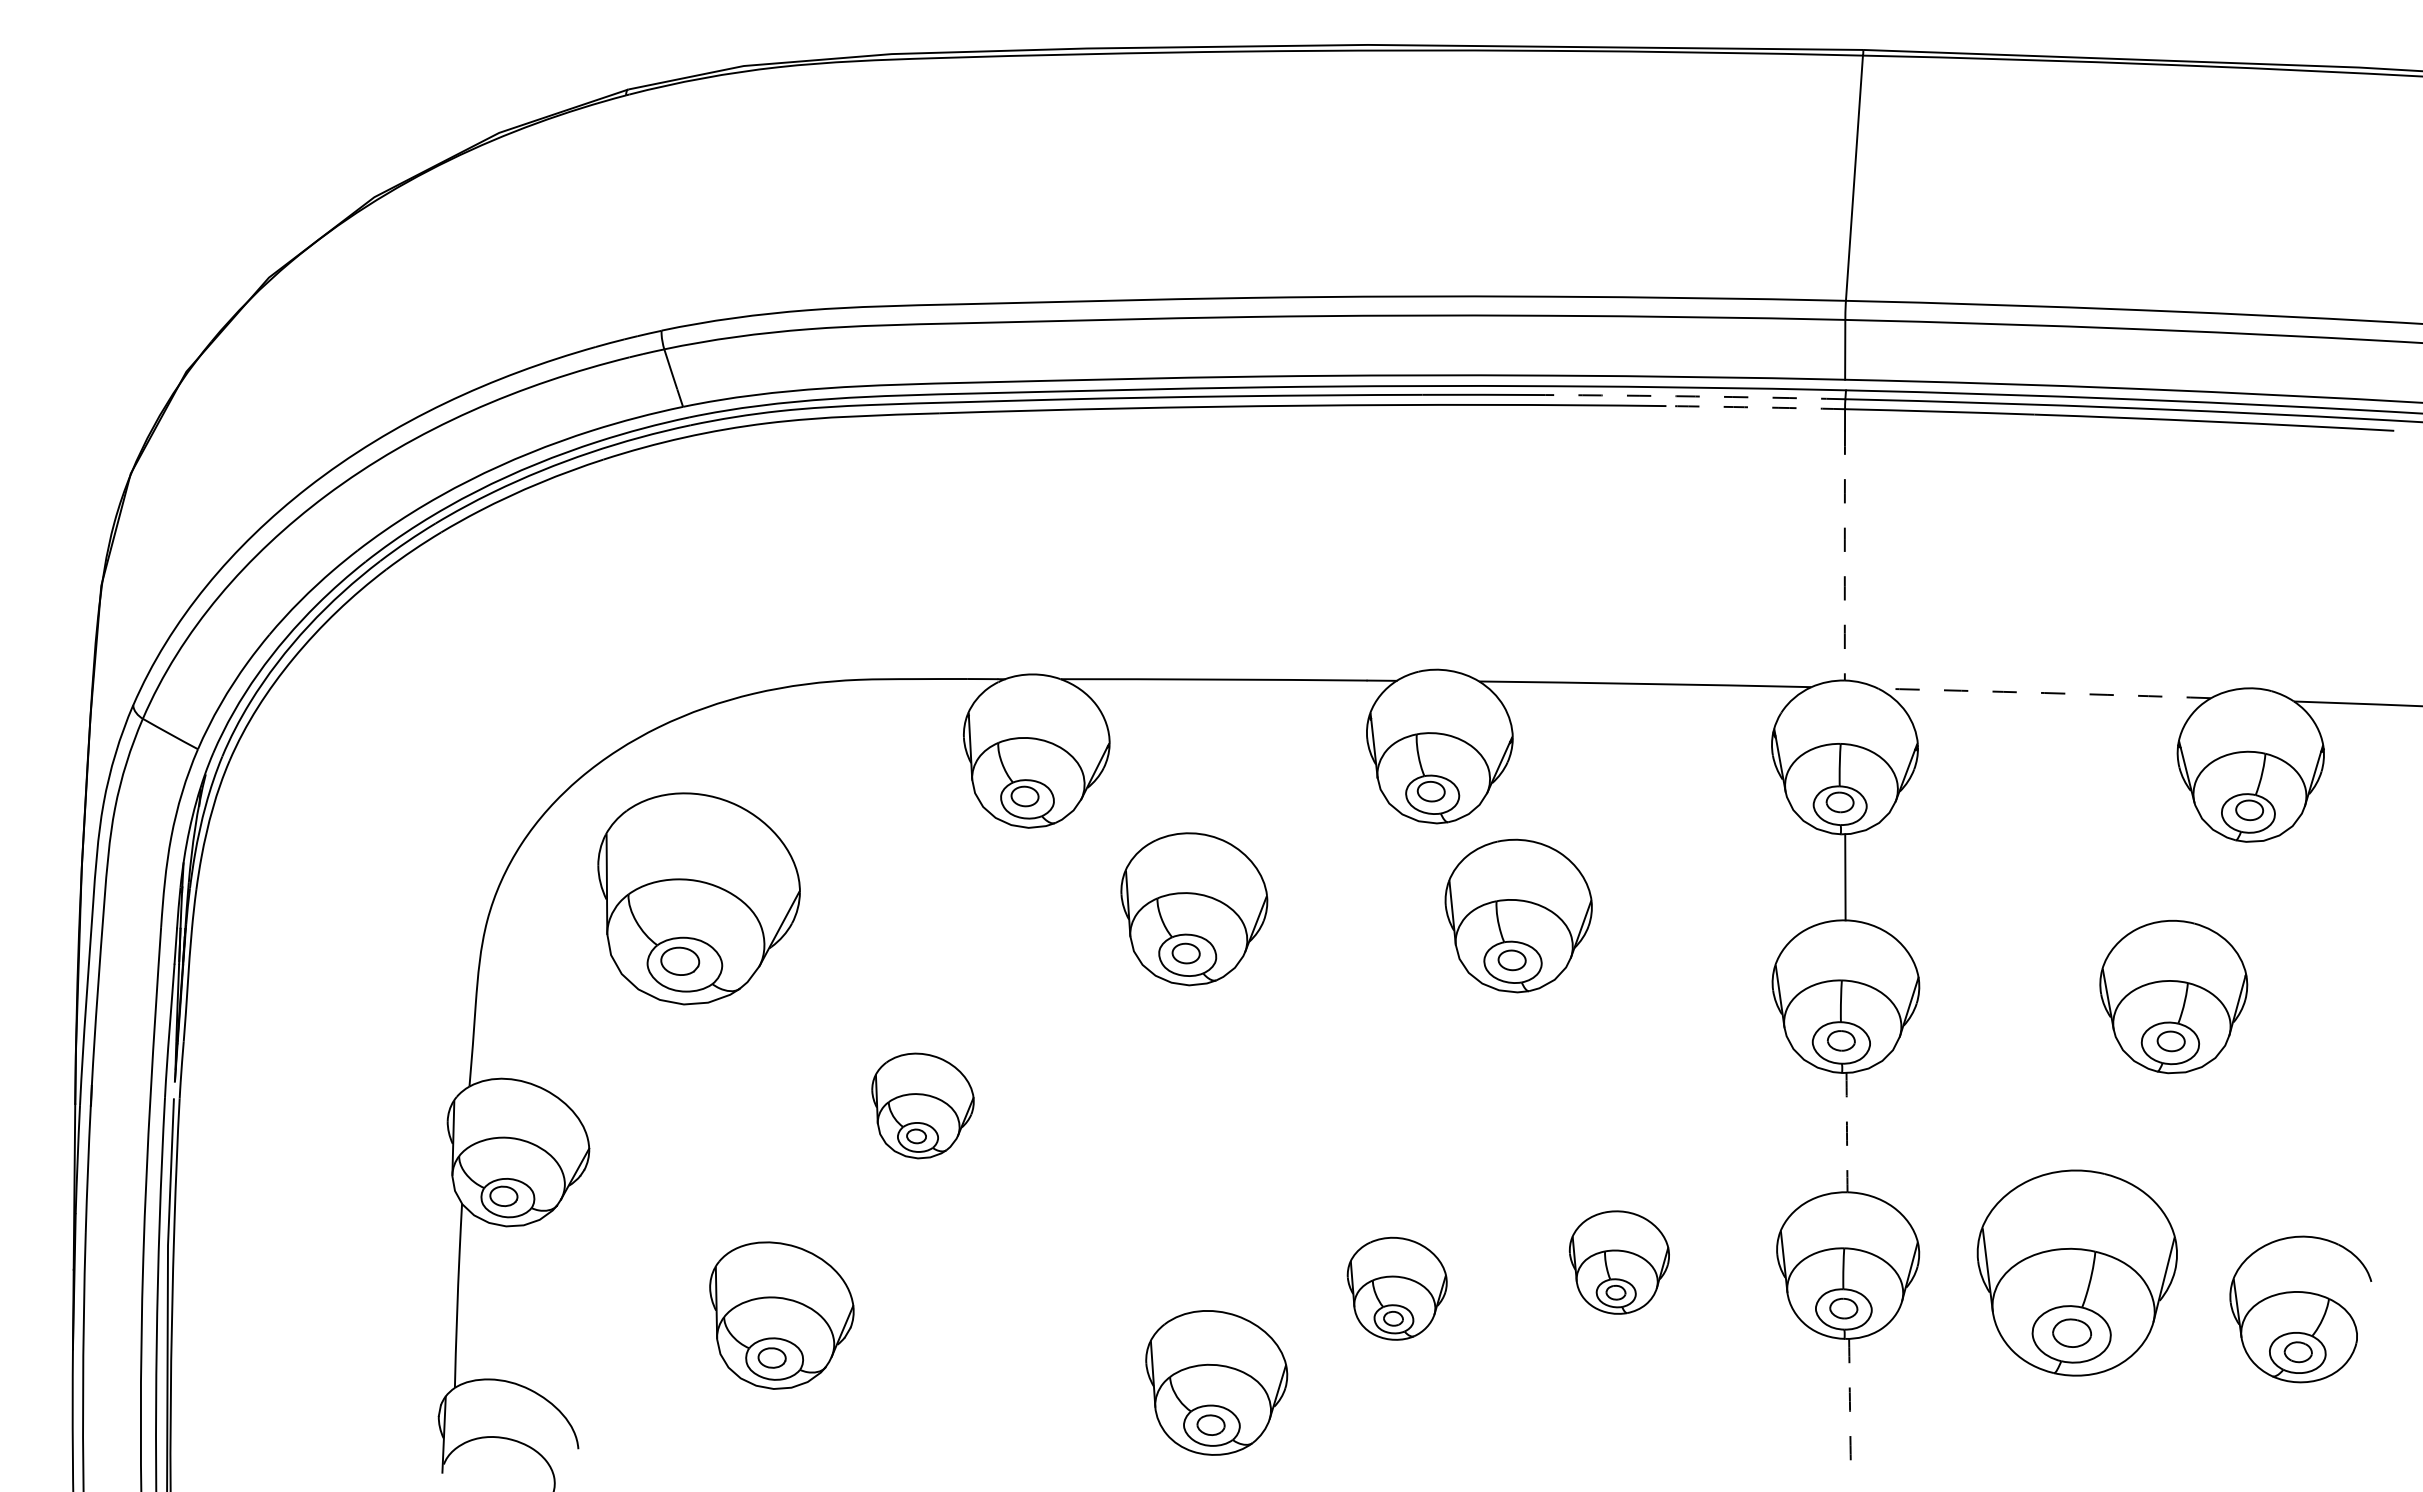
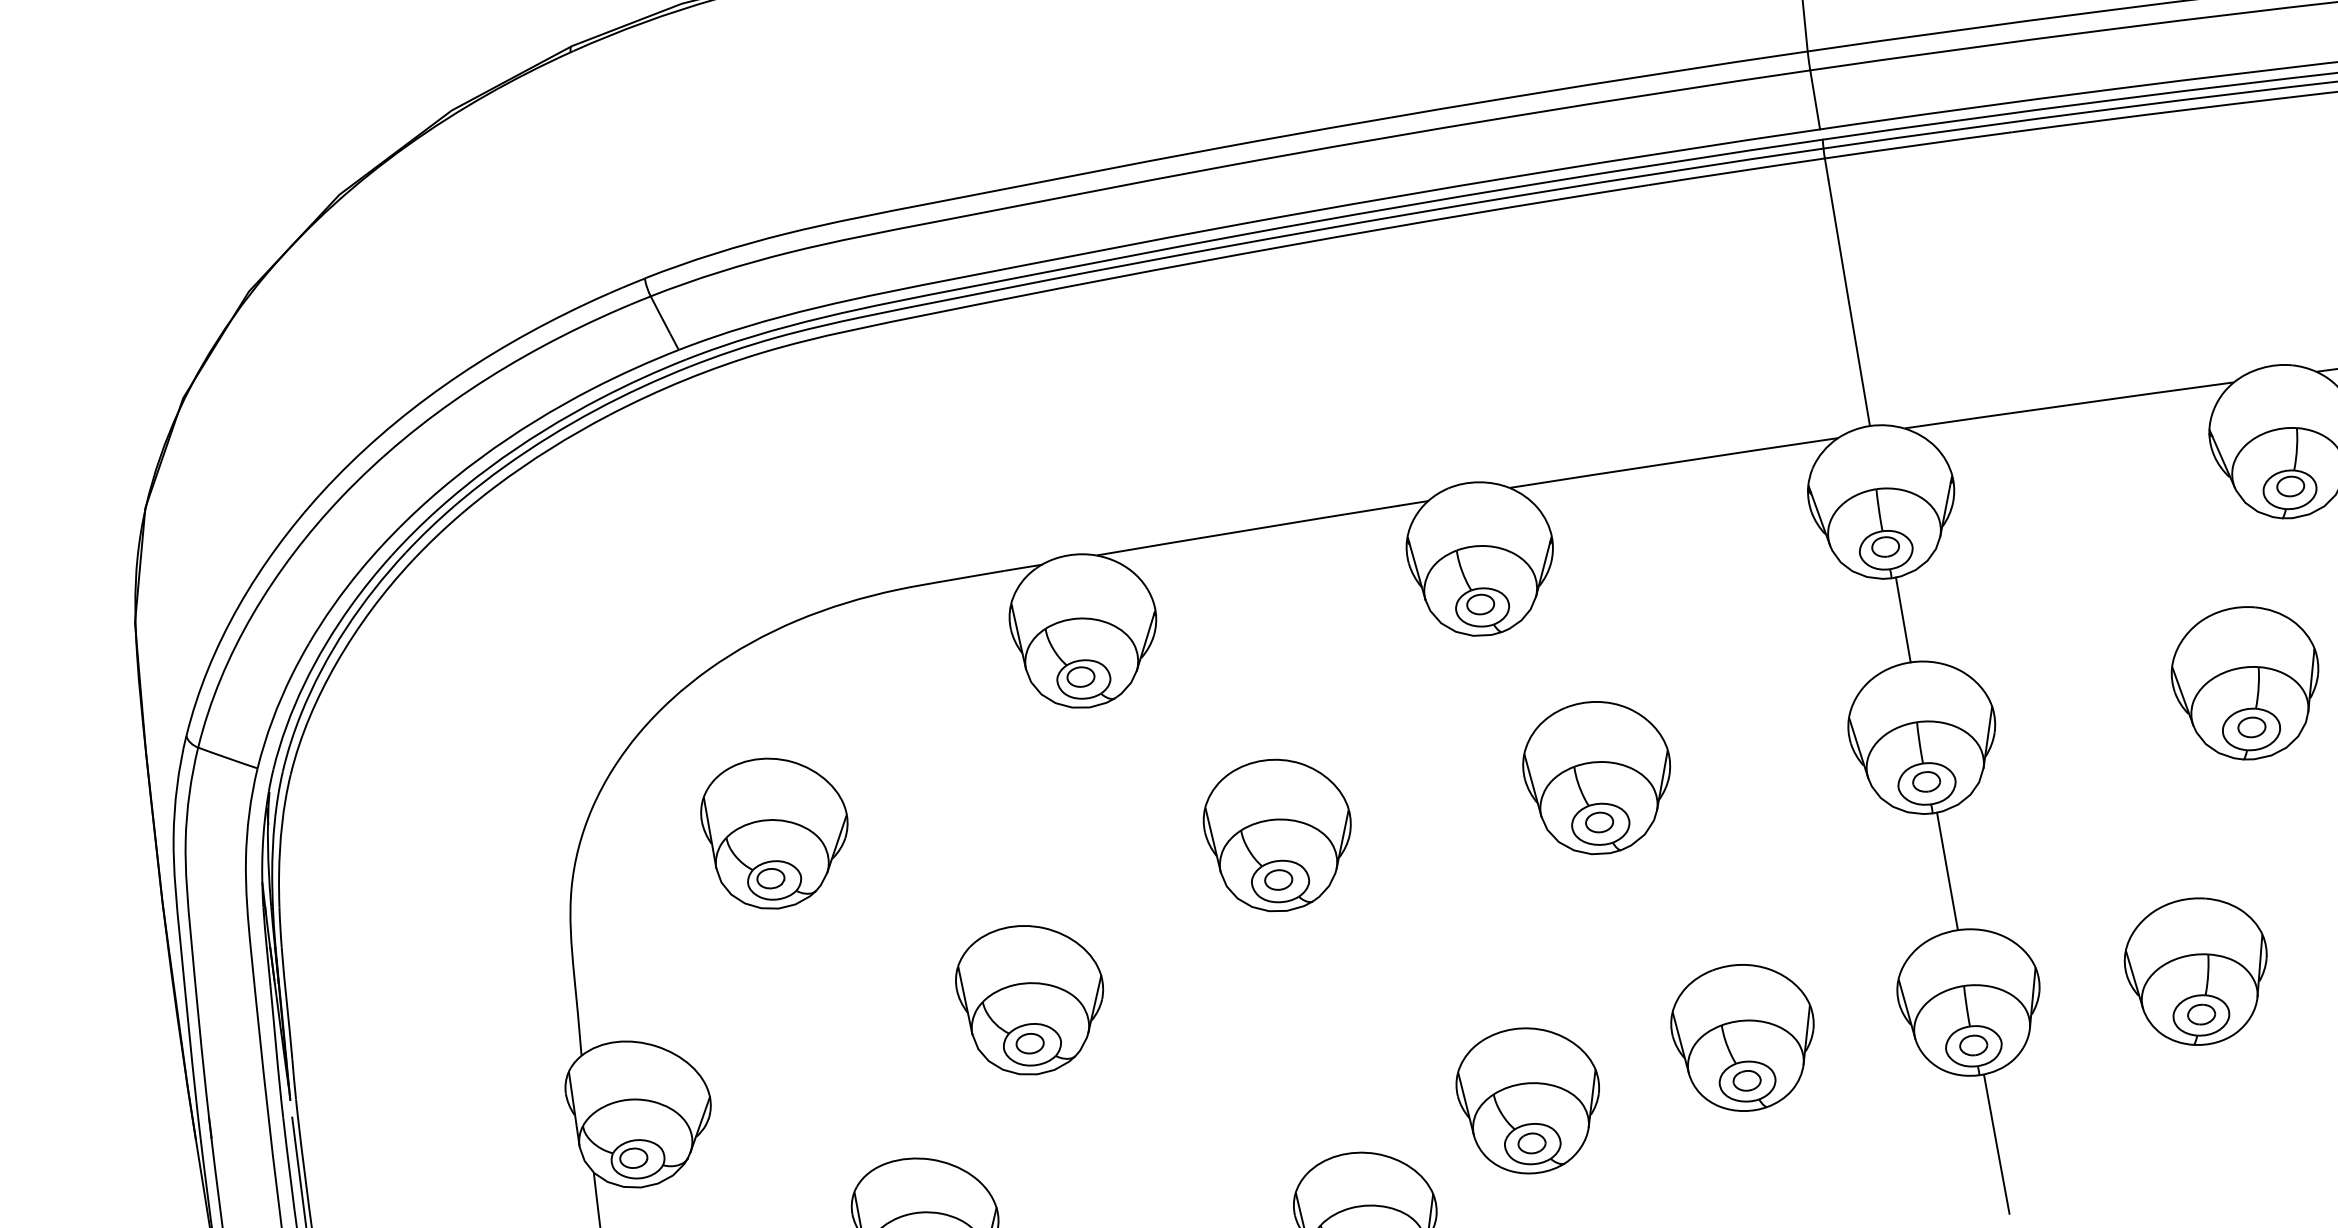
arc: (1695, 396) -> (1675, 170), dashed -> solid
arc: (1755, 407) -> (1736, 171), dashed -> solid
arc: (1844, 555) -> (1848, 302), dashed -> solid
arc: (2044, 693) -> (2068, 405), dashed -> solid
part: (699, 898) -> (776, 831), size x0.71
part: (1194, 909) -> (1279, 835), moved
part: (1518, 915) -> (1598, 777), moved
part: (922, 1105) -> (1031, 998), size x1.43
arc: (1847, 1132) -> (1947, 871), dashed -> solid
part: (1619, 1262) -> (1744, 1037), size x1.43
part: (2077, 1273) -> (2198, 971), size x0.71
part: (1396, 1288) -> (1529, 1100), size x1.43
arc: (1850, 1410) -> (1997, 1144), dashed -> solid

